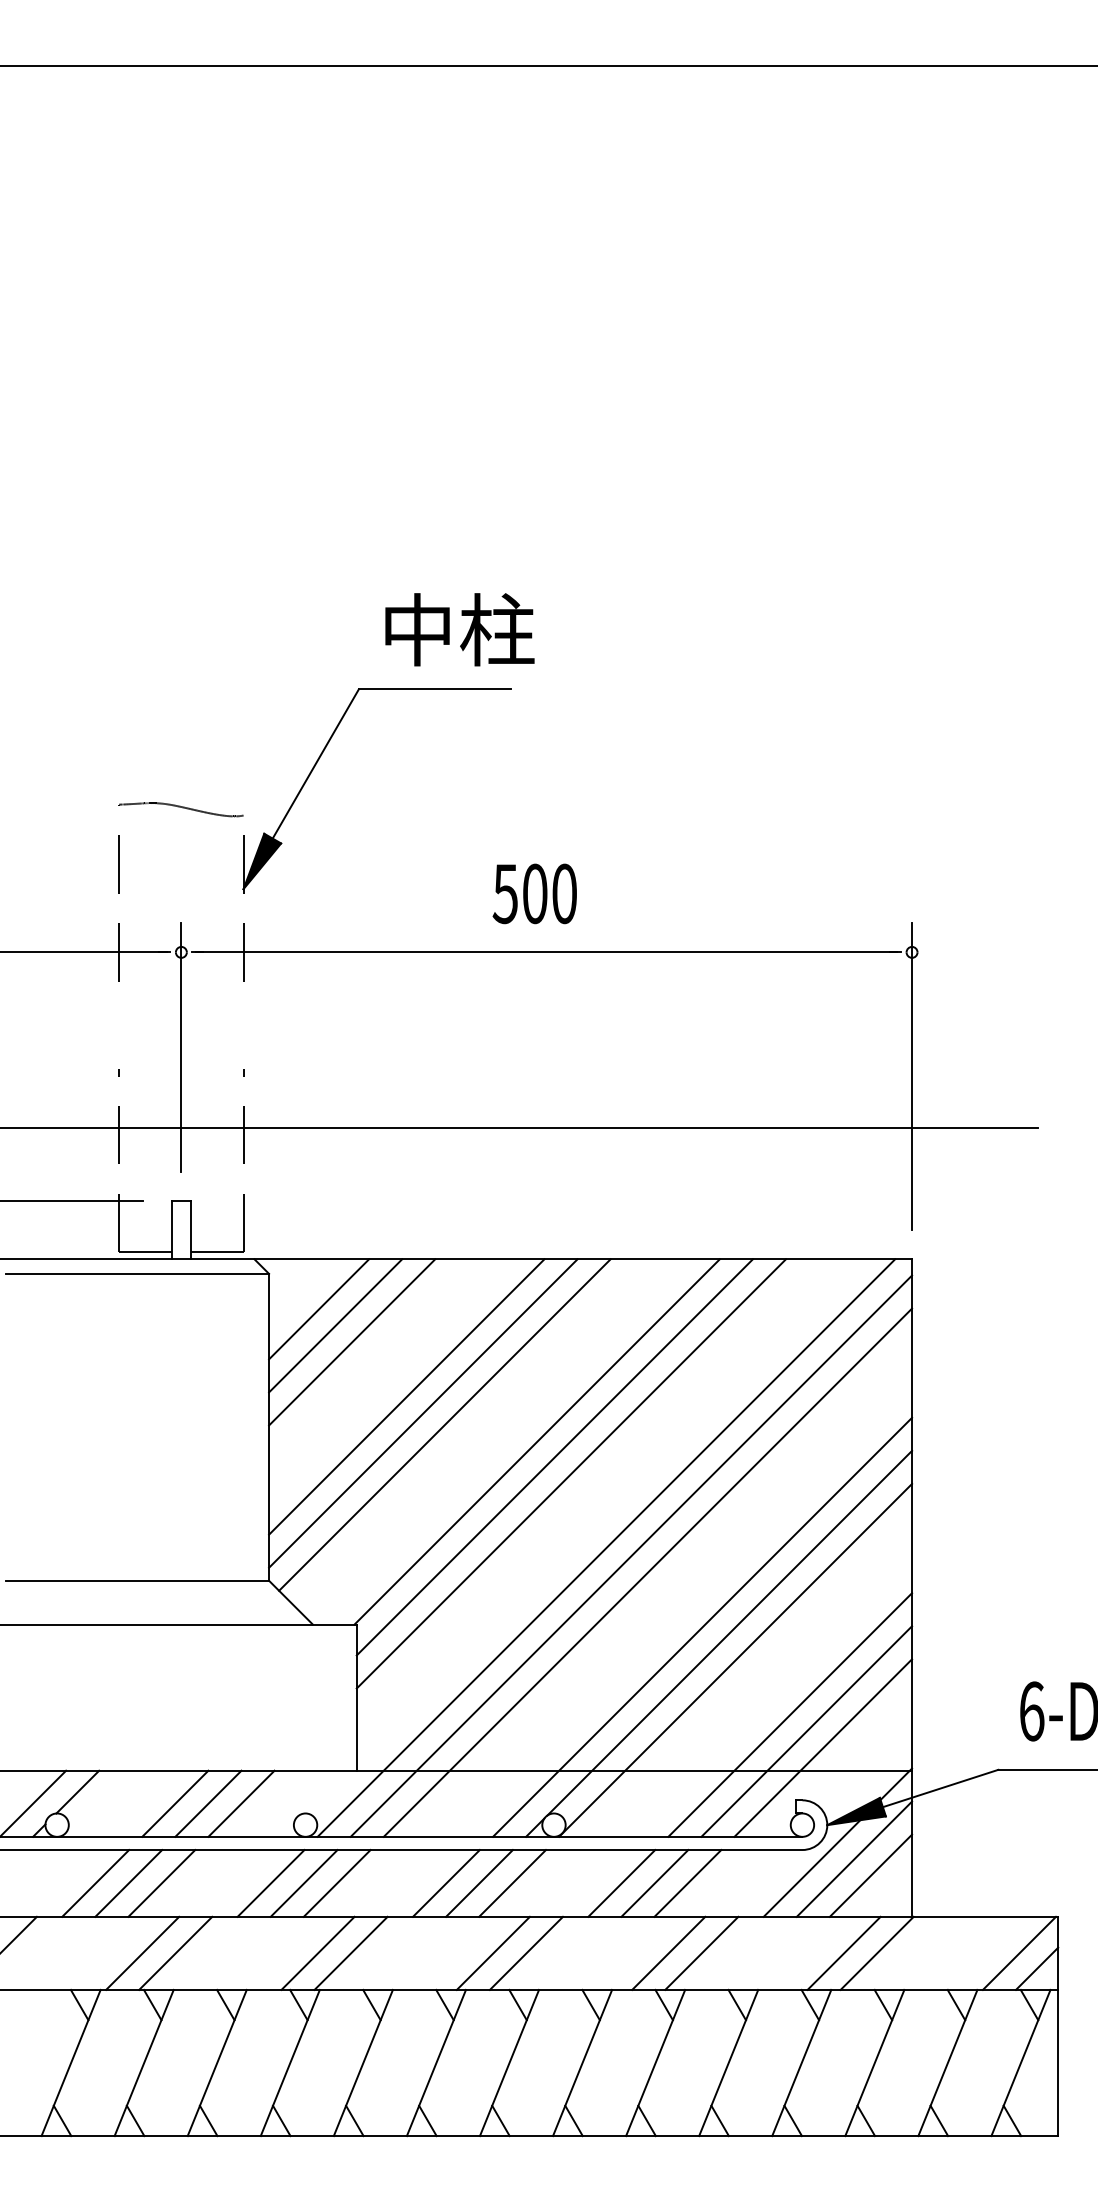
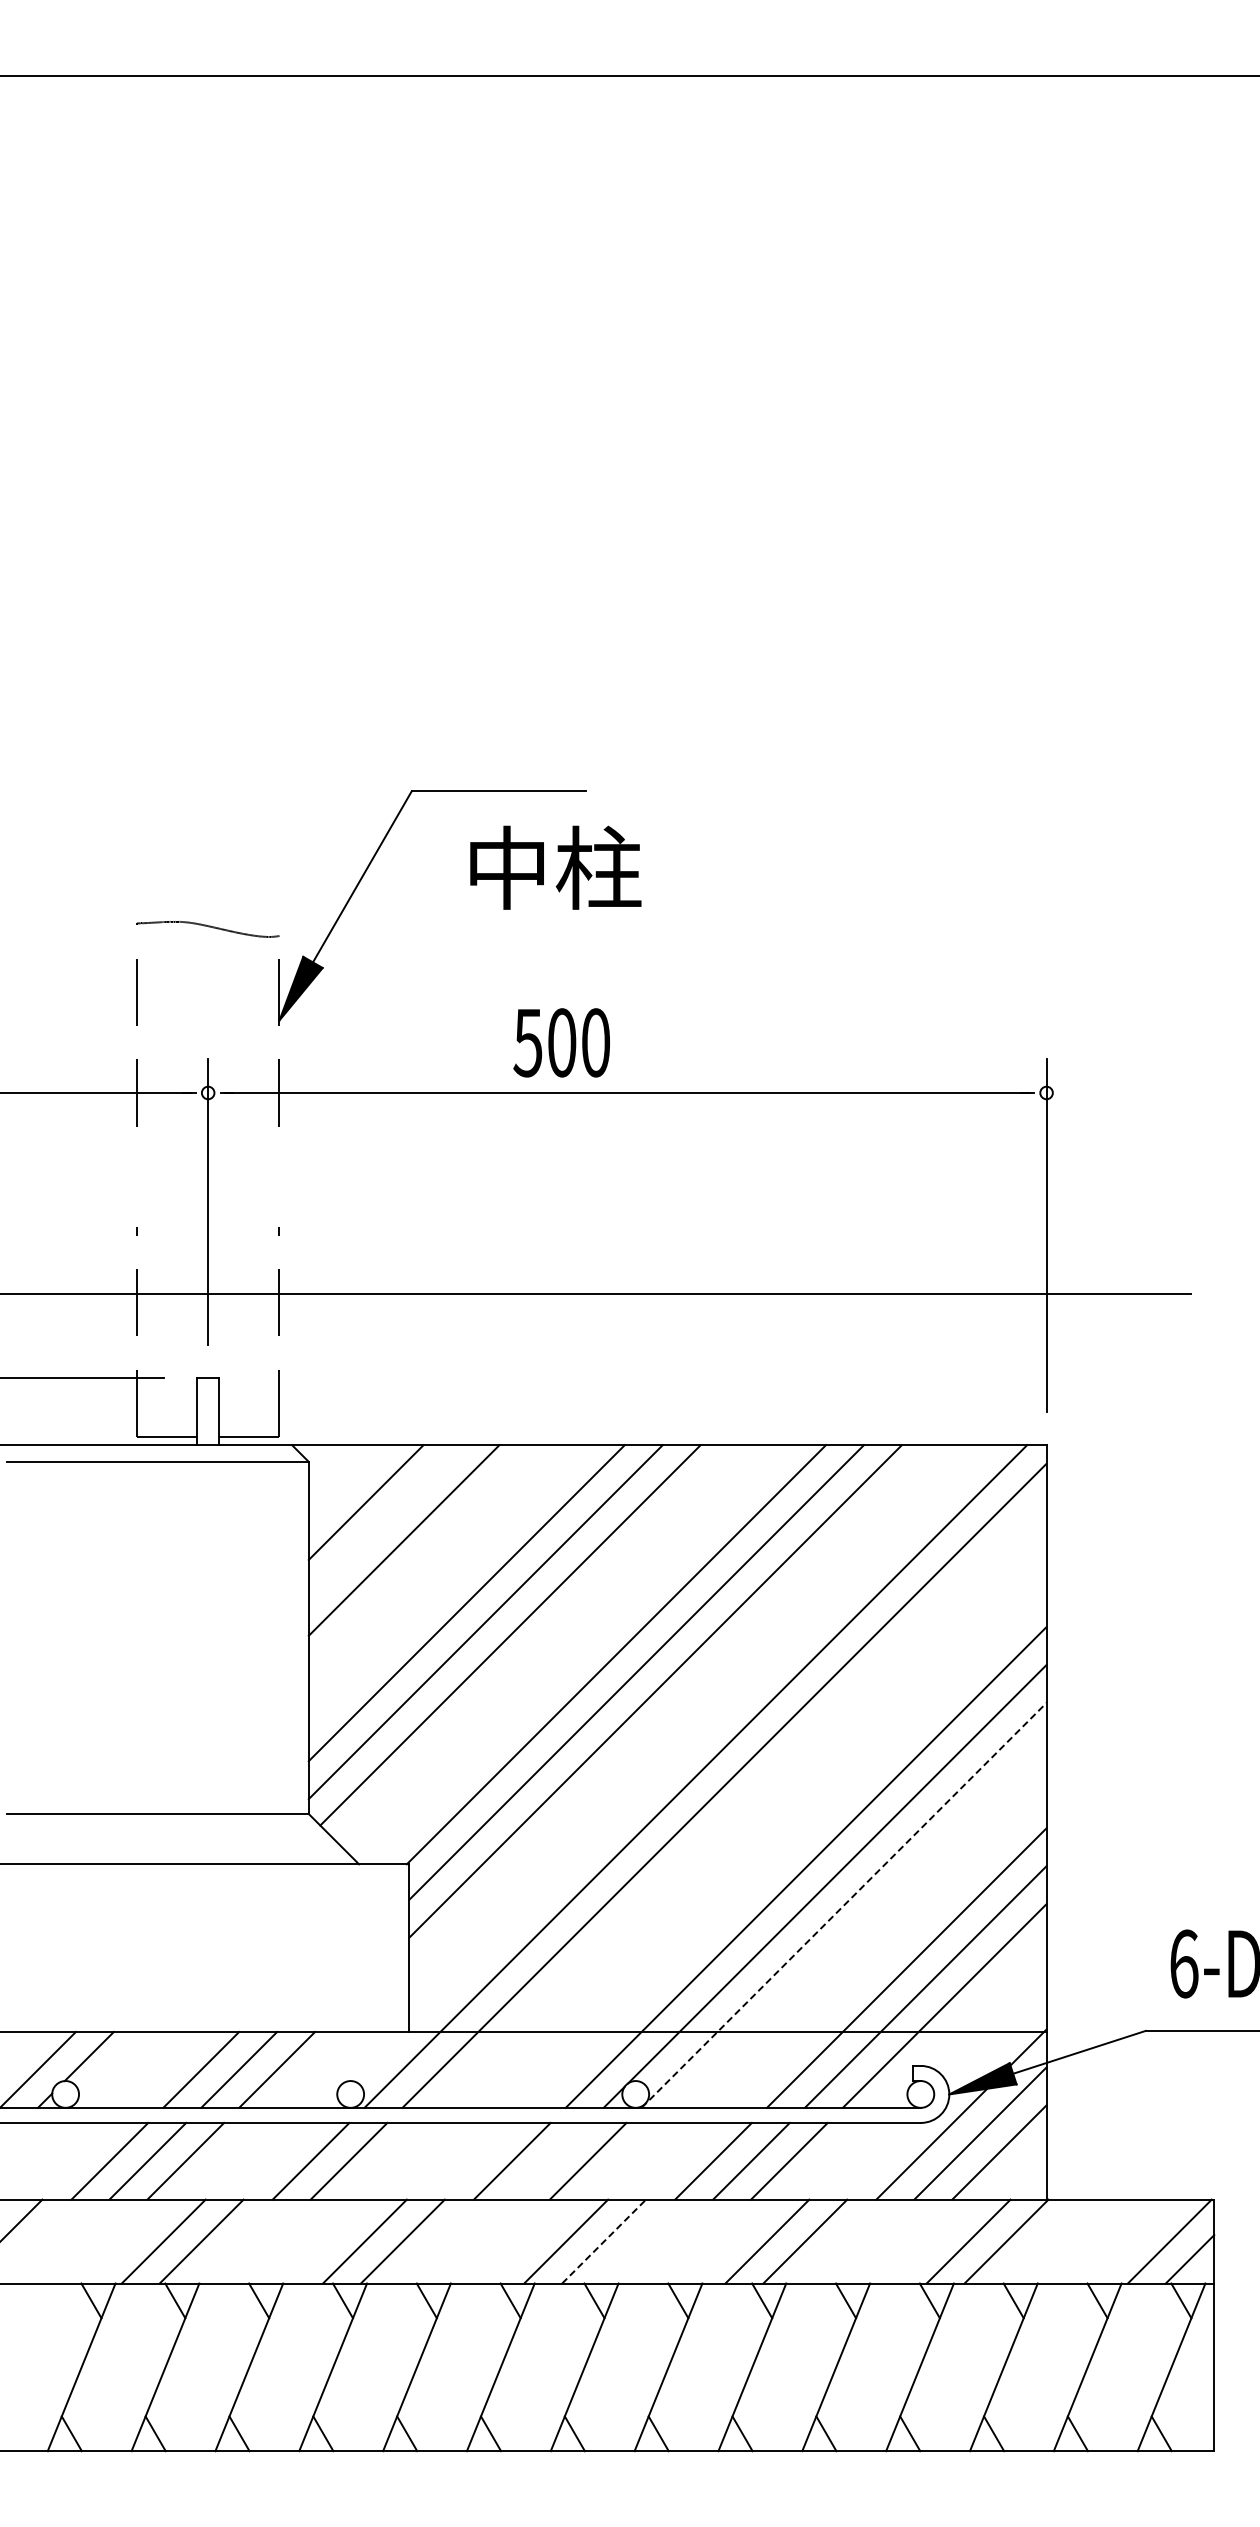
text: (459, 629) -> (555, 867), moved
text: (534, 893) -> (561, 1042), moved
line: (335, 1325) -> (384, 1521), removed
line: (647, 1572) -> (743, 1804), removed
line: (735, 1660) -> (844, 1905), solid -> dashed
line: (336, 1882) -> (386, 2160), removed
line: (478, 1882) -> (549, 2160), removed
line: (526, 1953) -> (604, 2241), solid -> dashed

